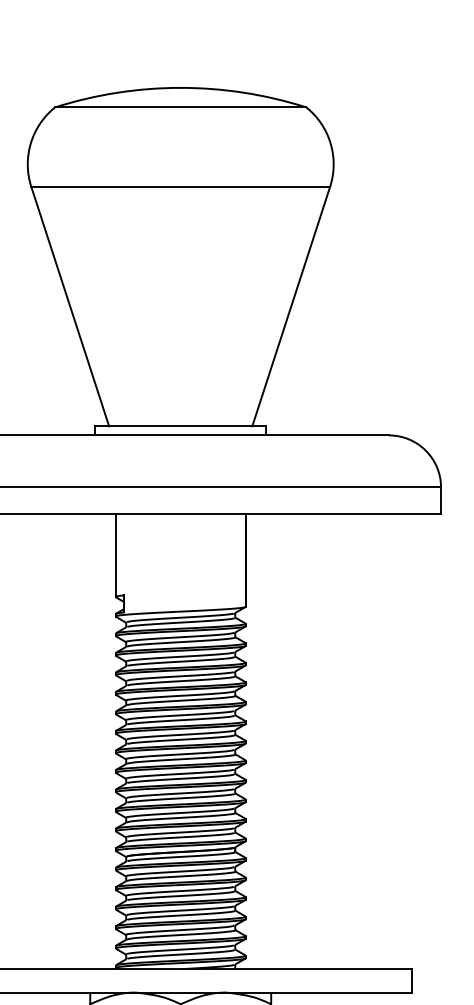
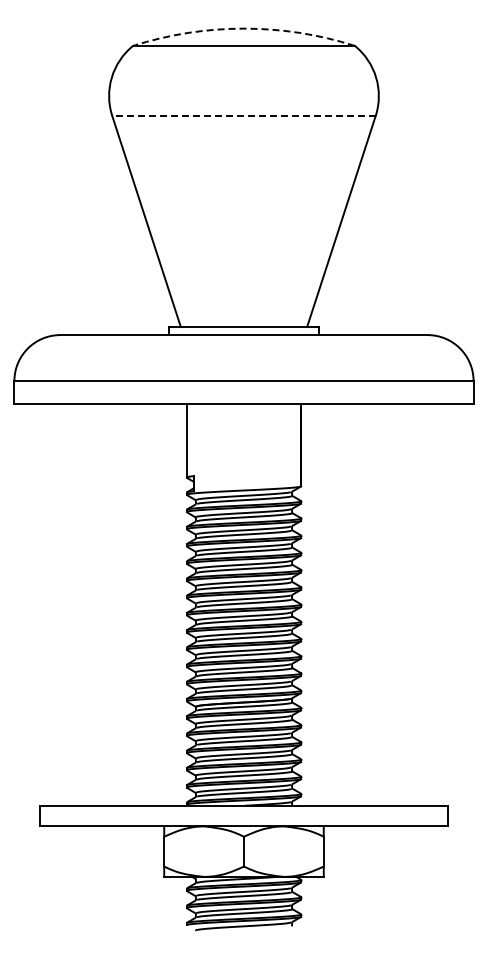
arc: (180, 87) -> (243, 28), solid -> dashed
line: (180, 186) -> (243, 115), solid -> dashed

